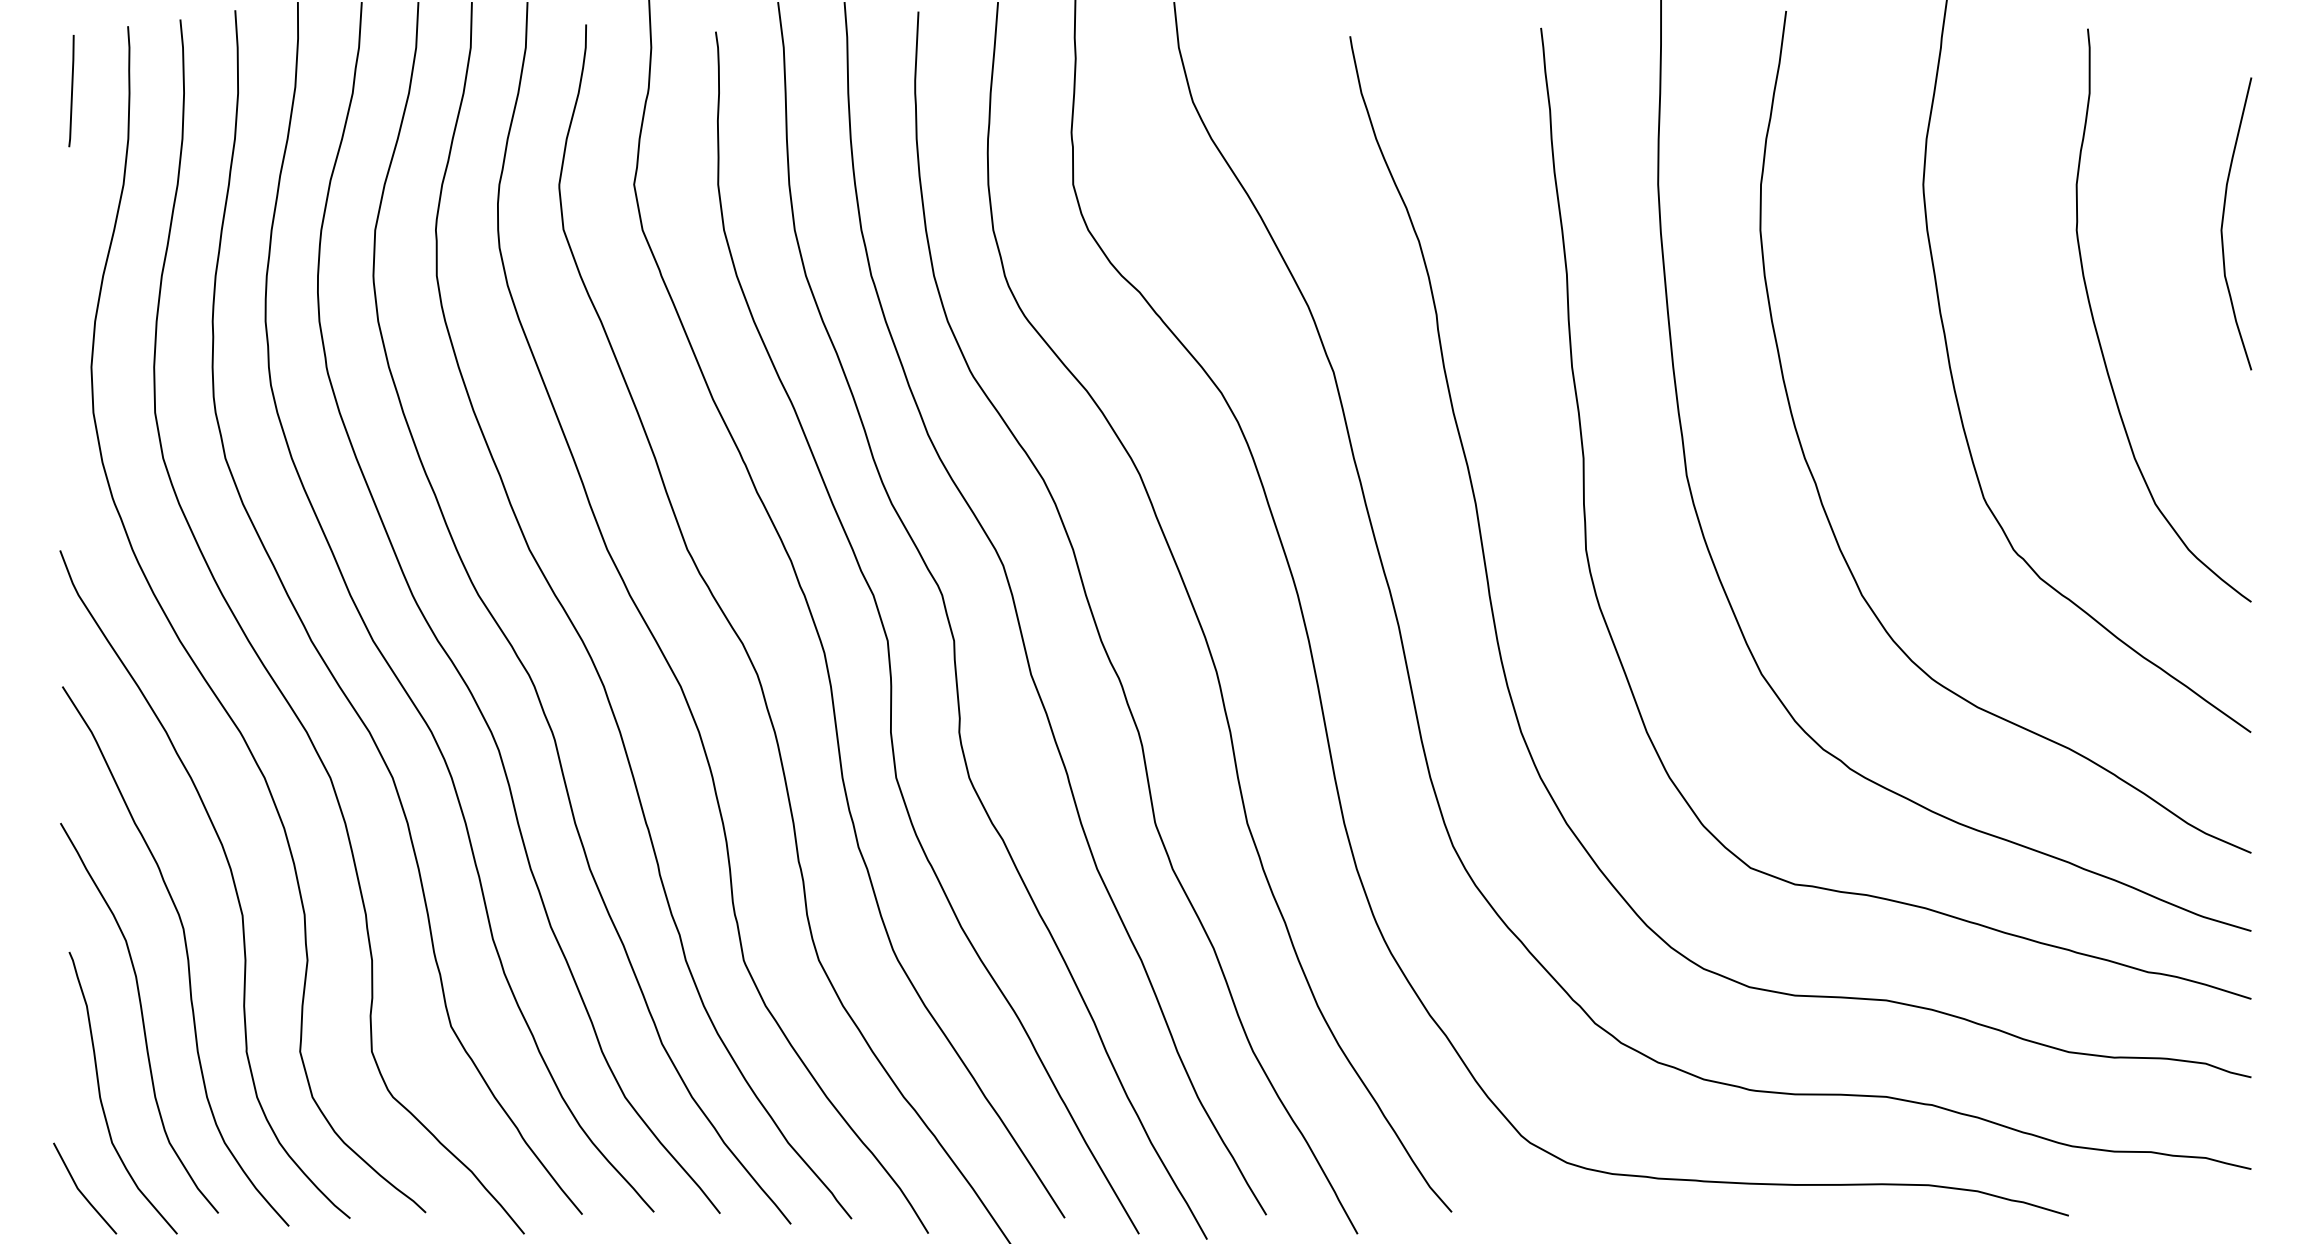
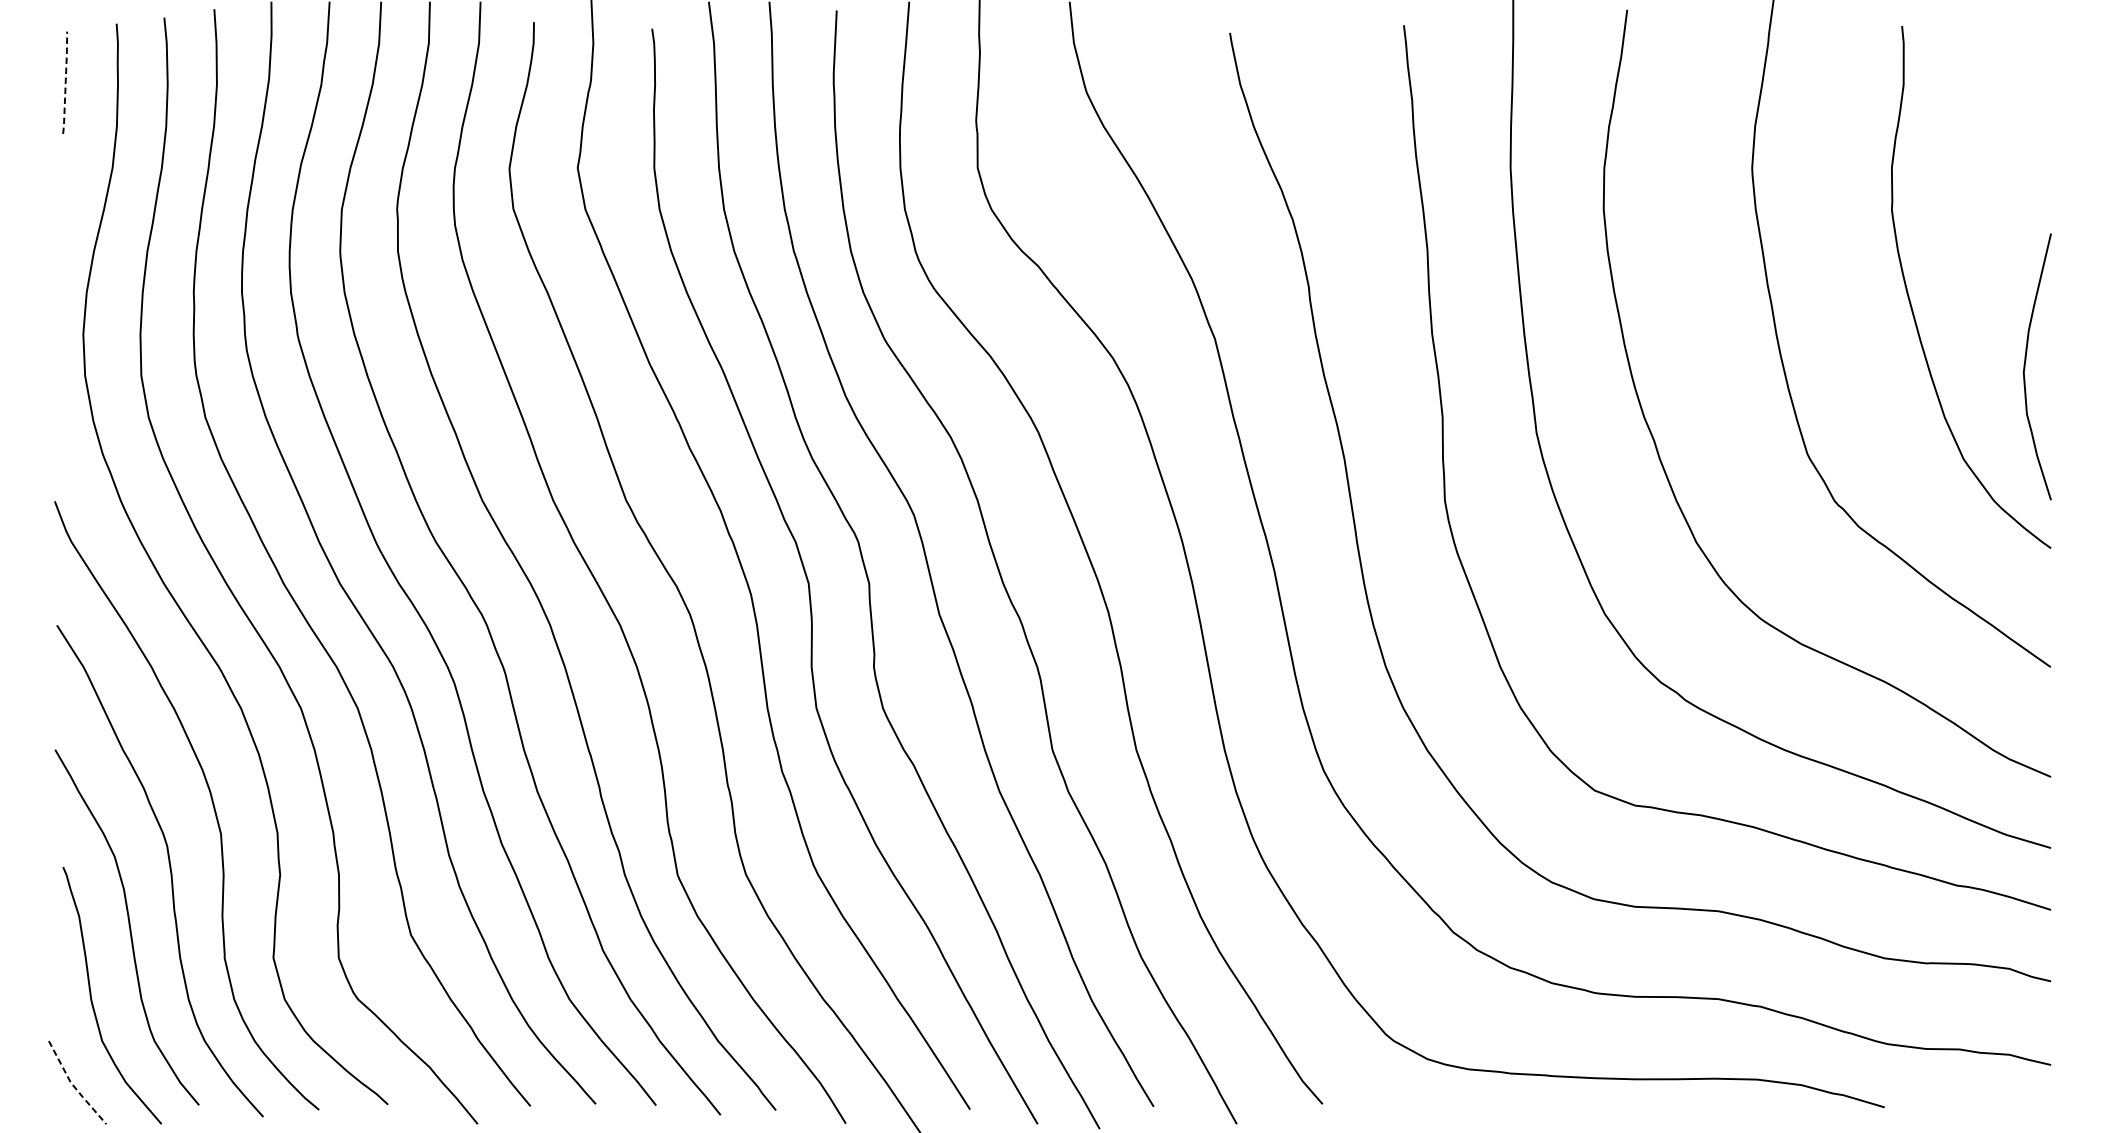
line: (72, 91) -> (66, 83), solid -> dashed
curve: (2223, 223) -> (2025, 366), moved
line: (80, 1192) -> (73, 1086), solid -> dashed

